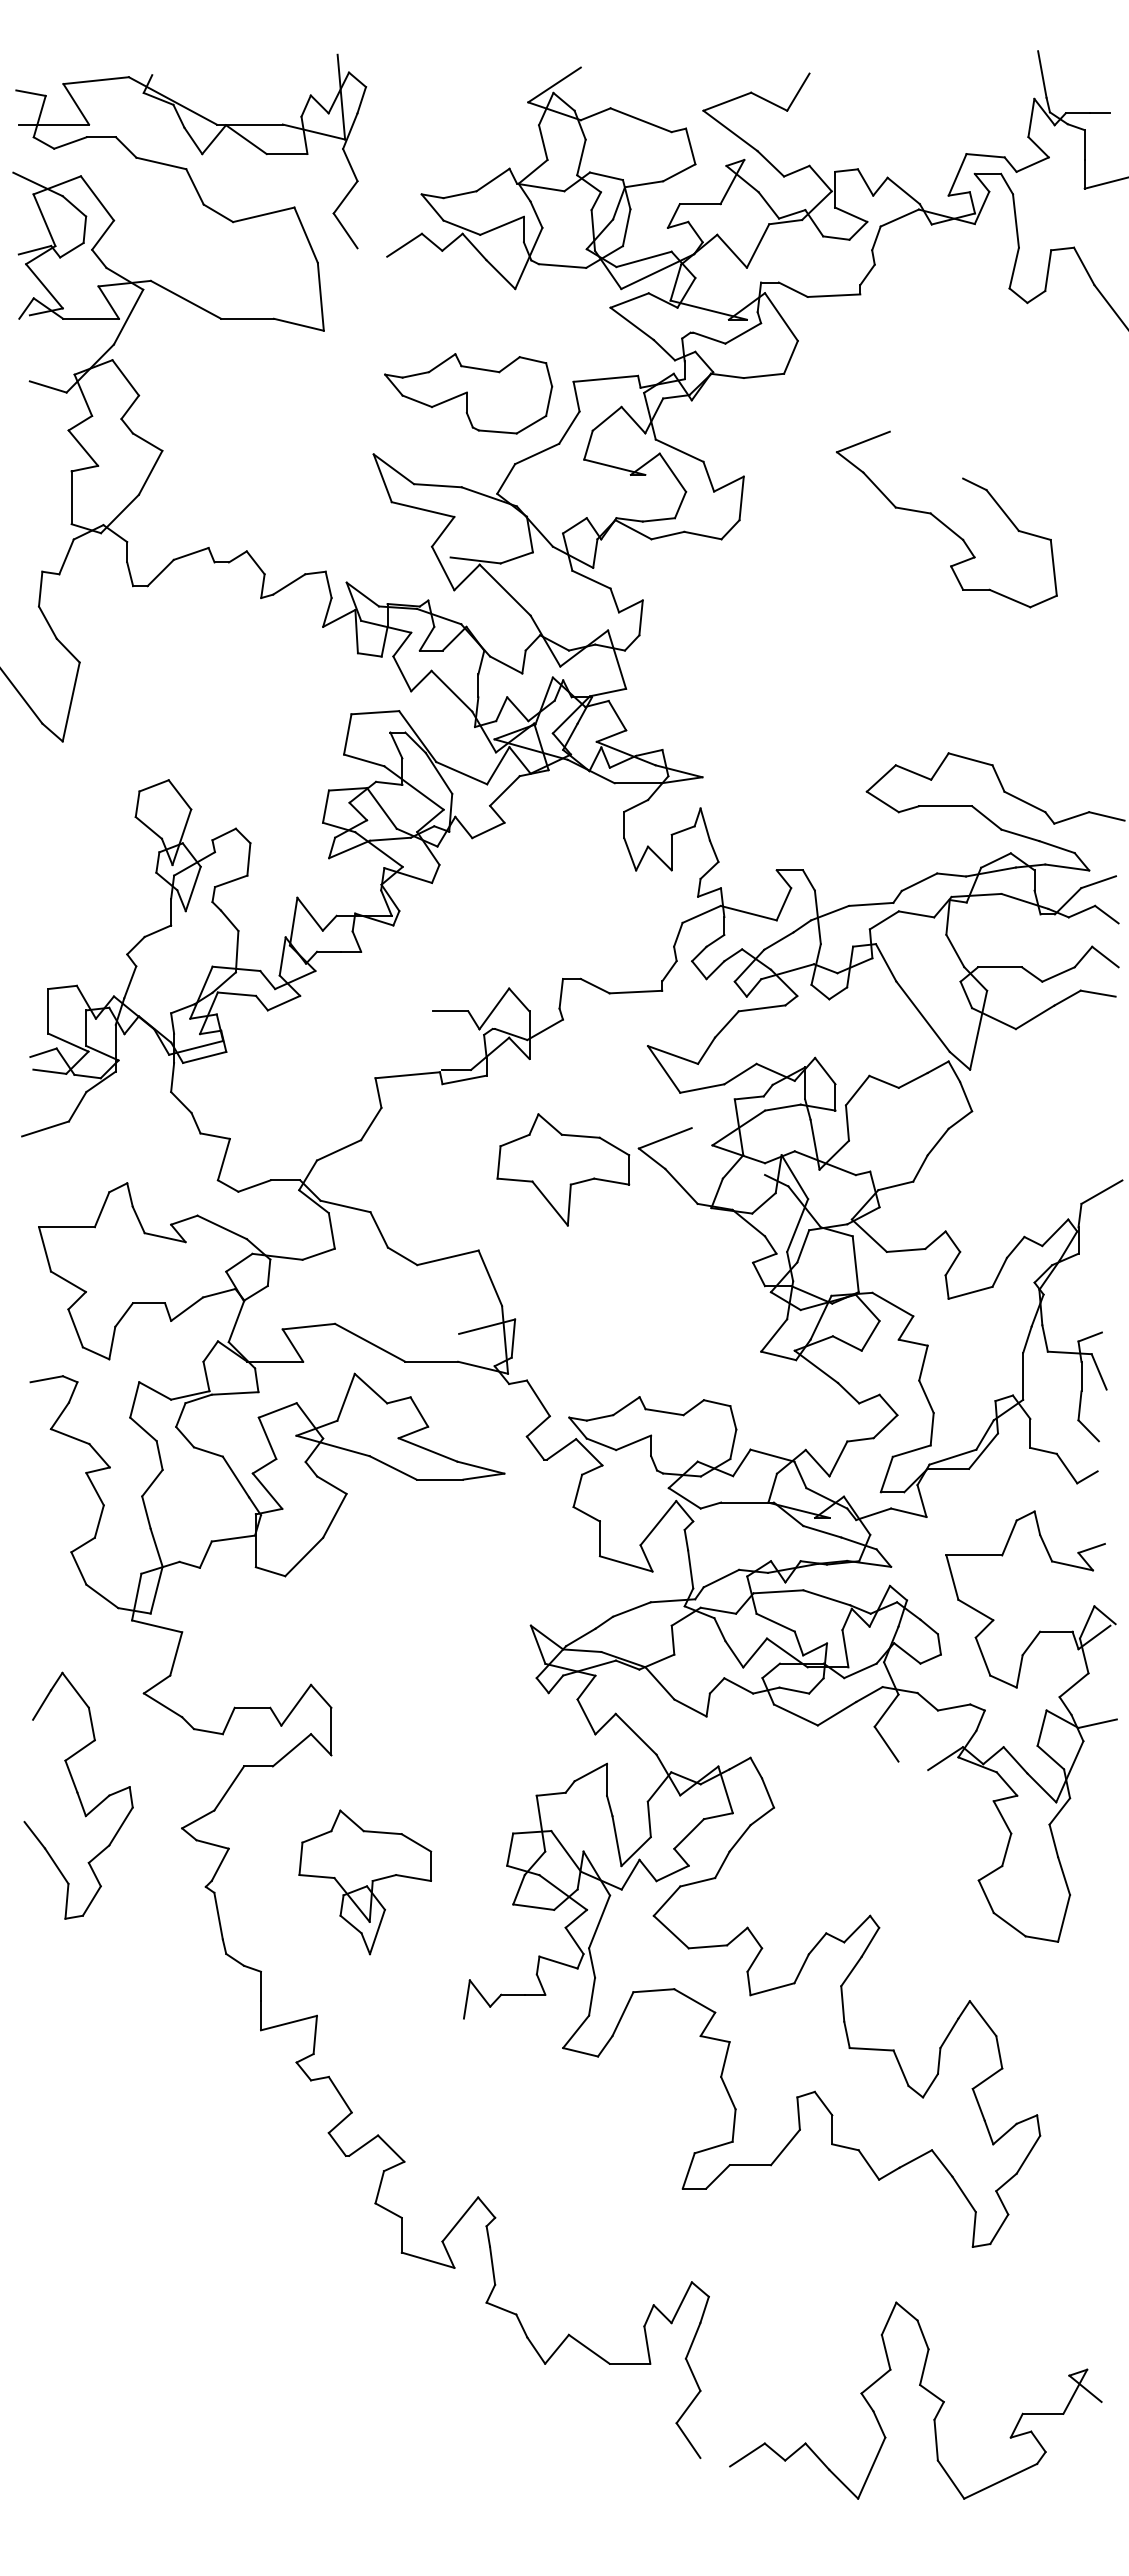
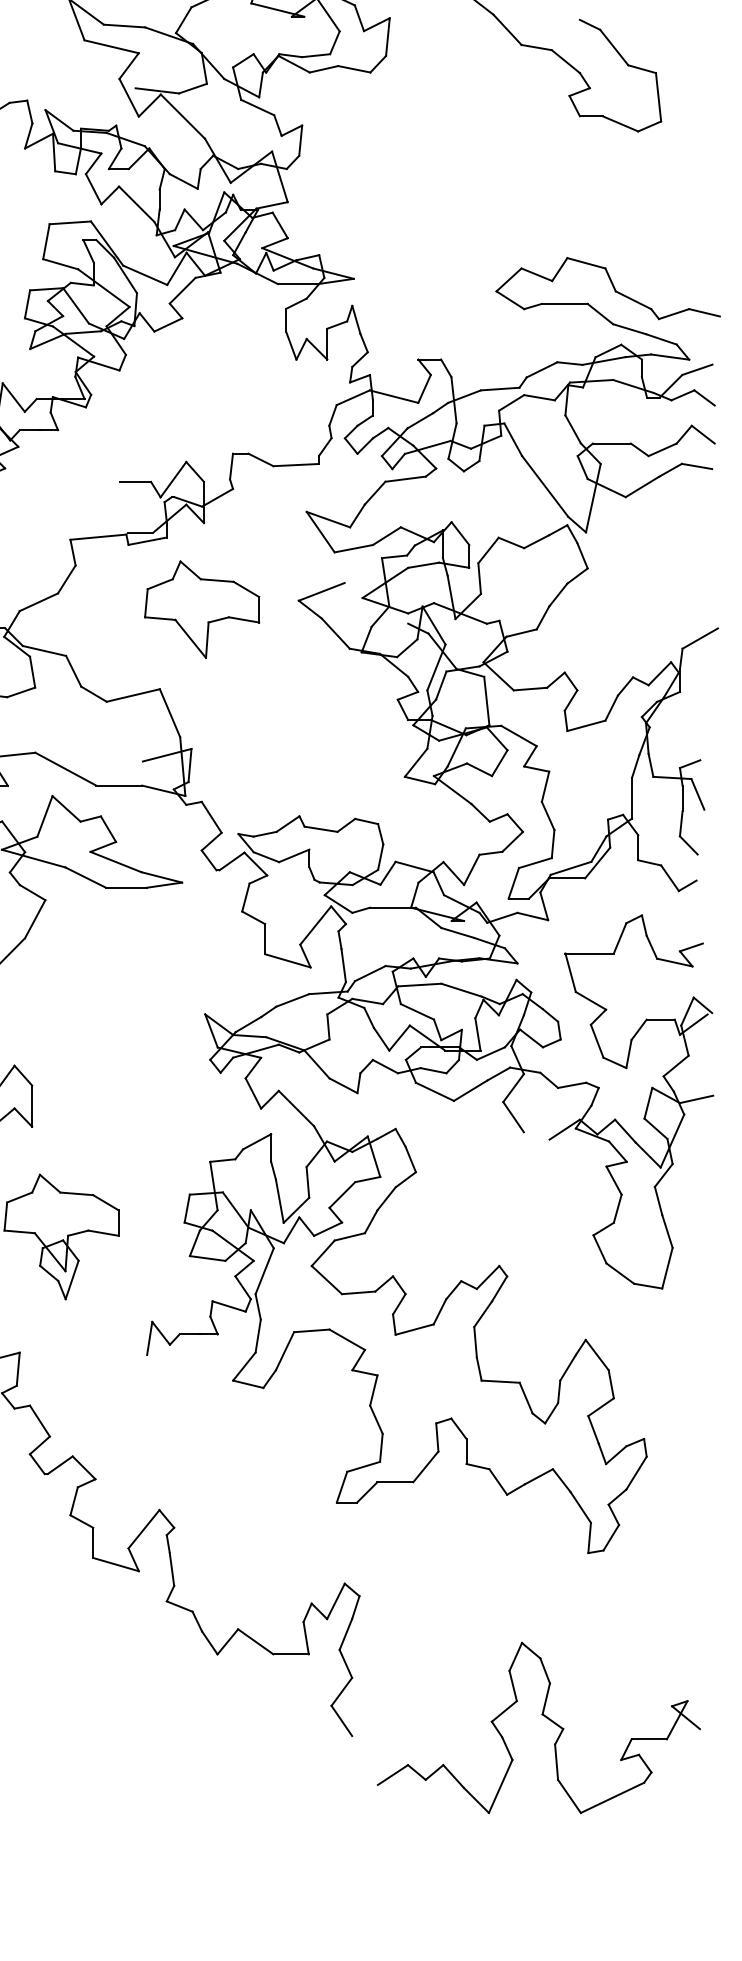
part: (563, 1169) -> (202, 609), moved
part: (925, 2390) -> (547, 1719), moved

